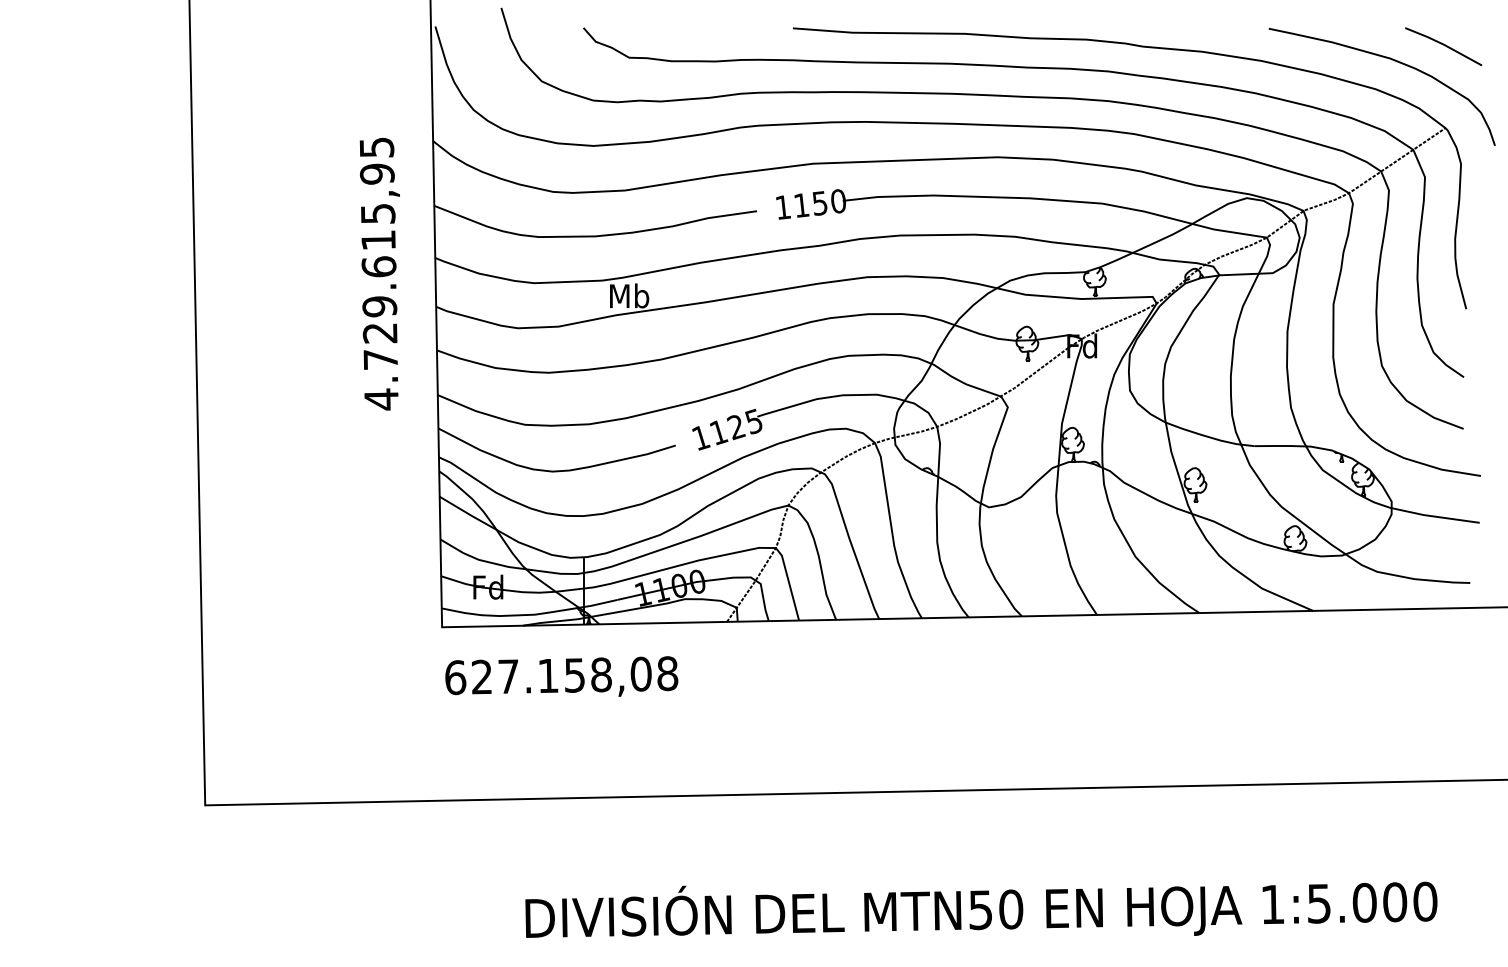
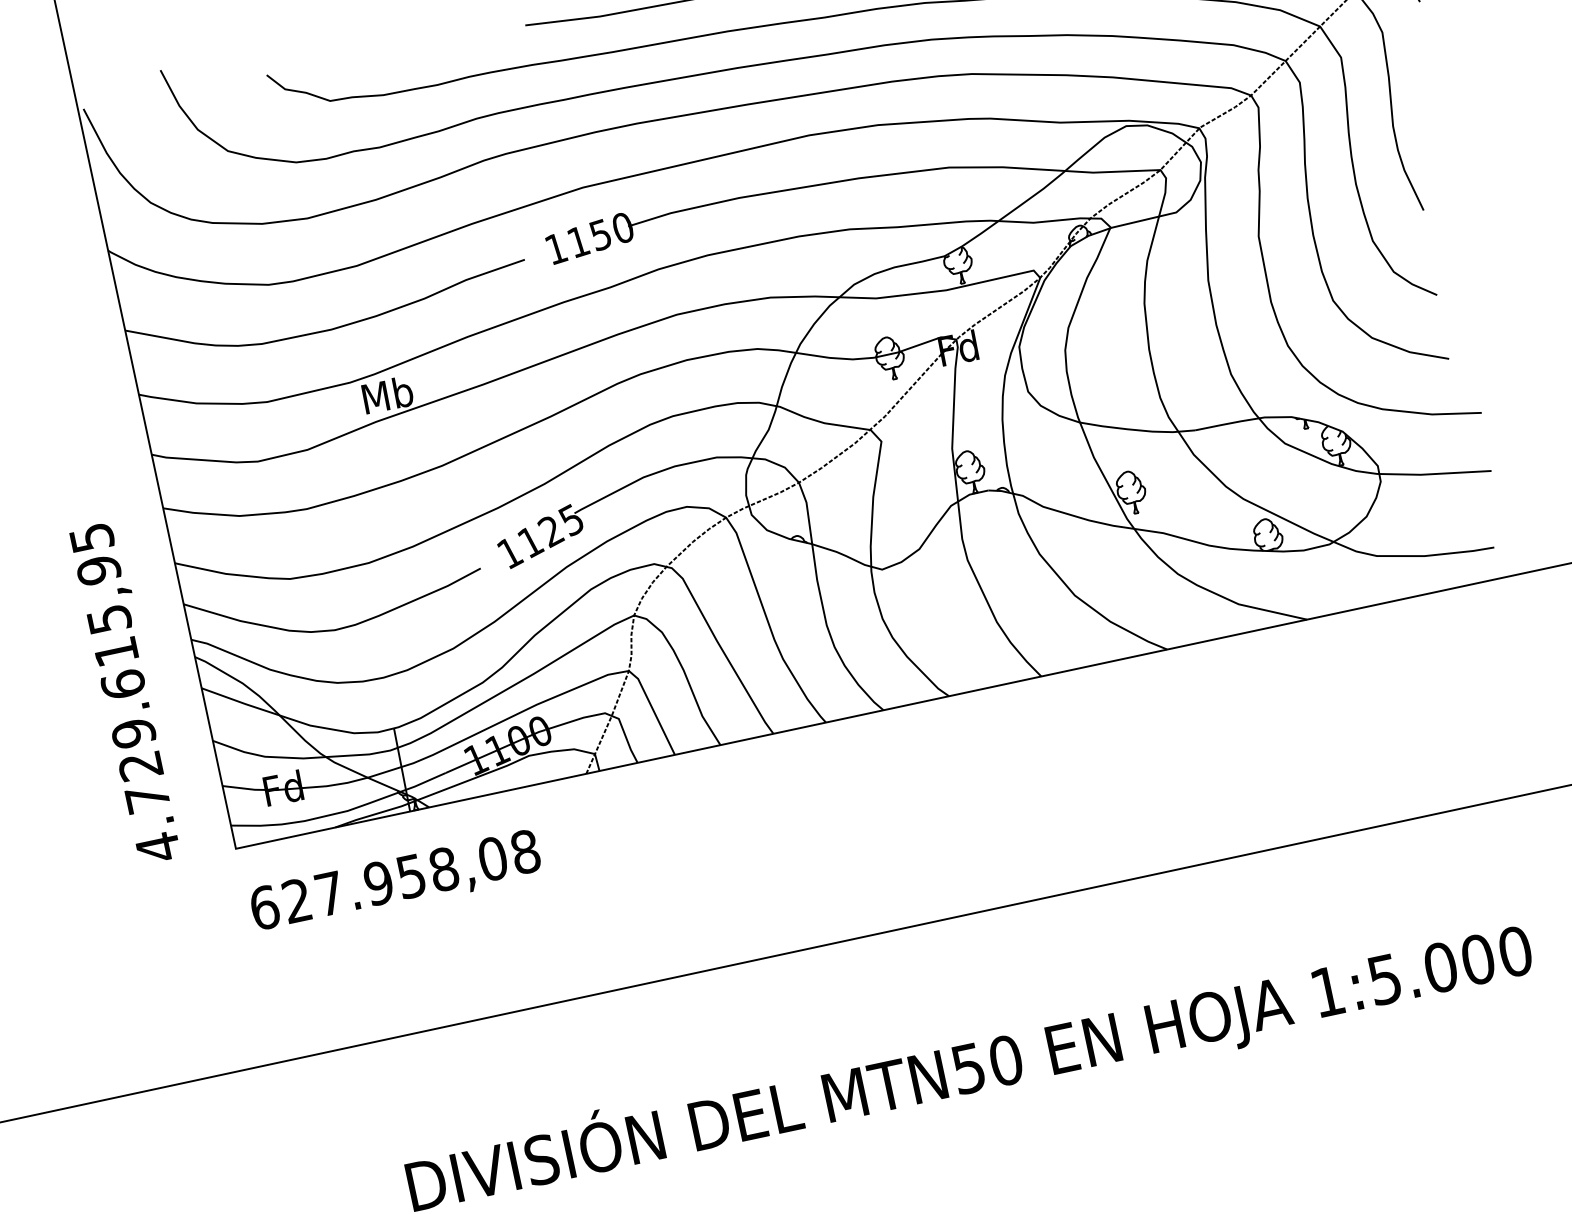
text: (379, 273) -> (125, 692), moved
text: (547, 675) -> (377, 883), 627.158,08 -> 627.958,08

